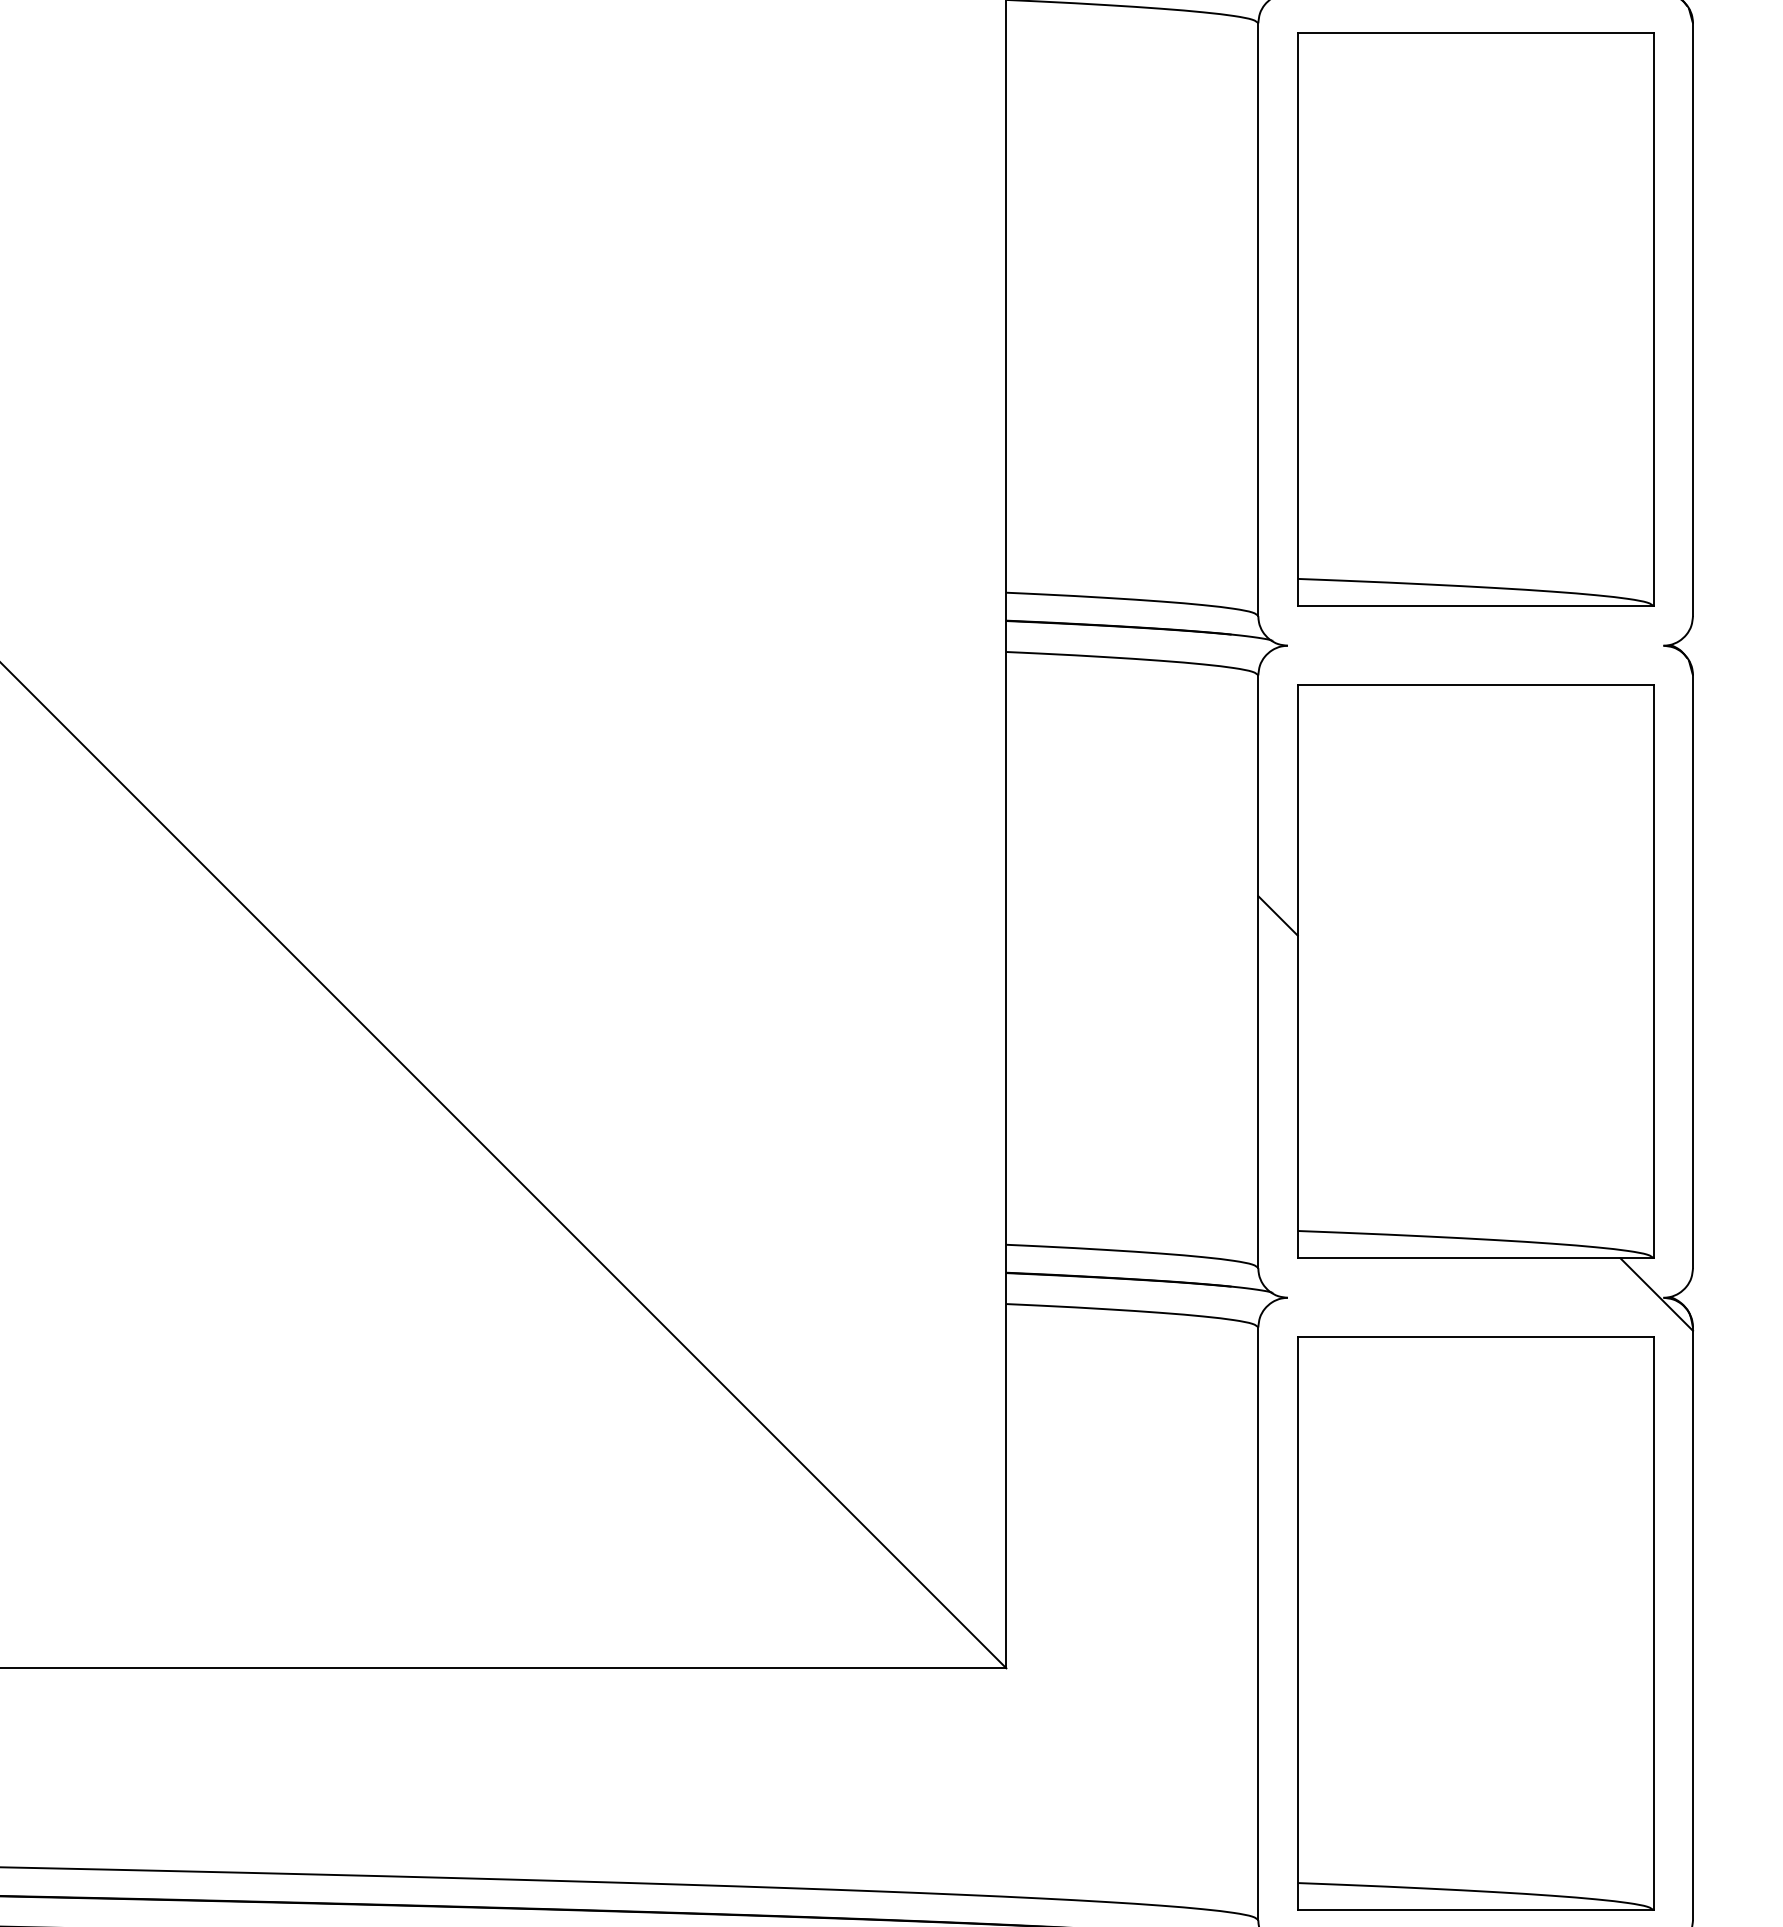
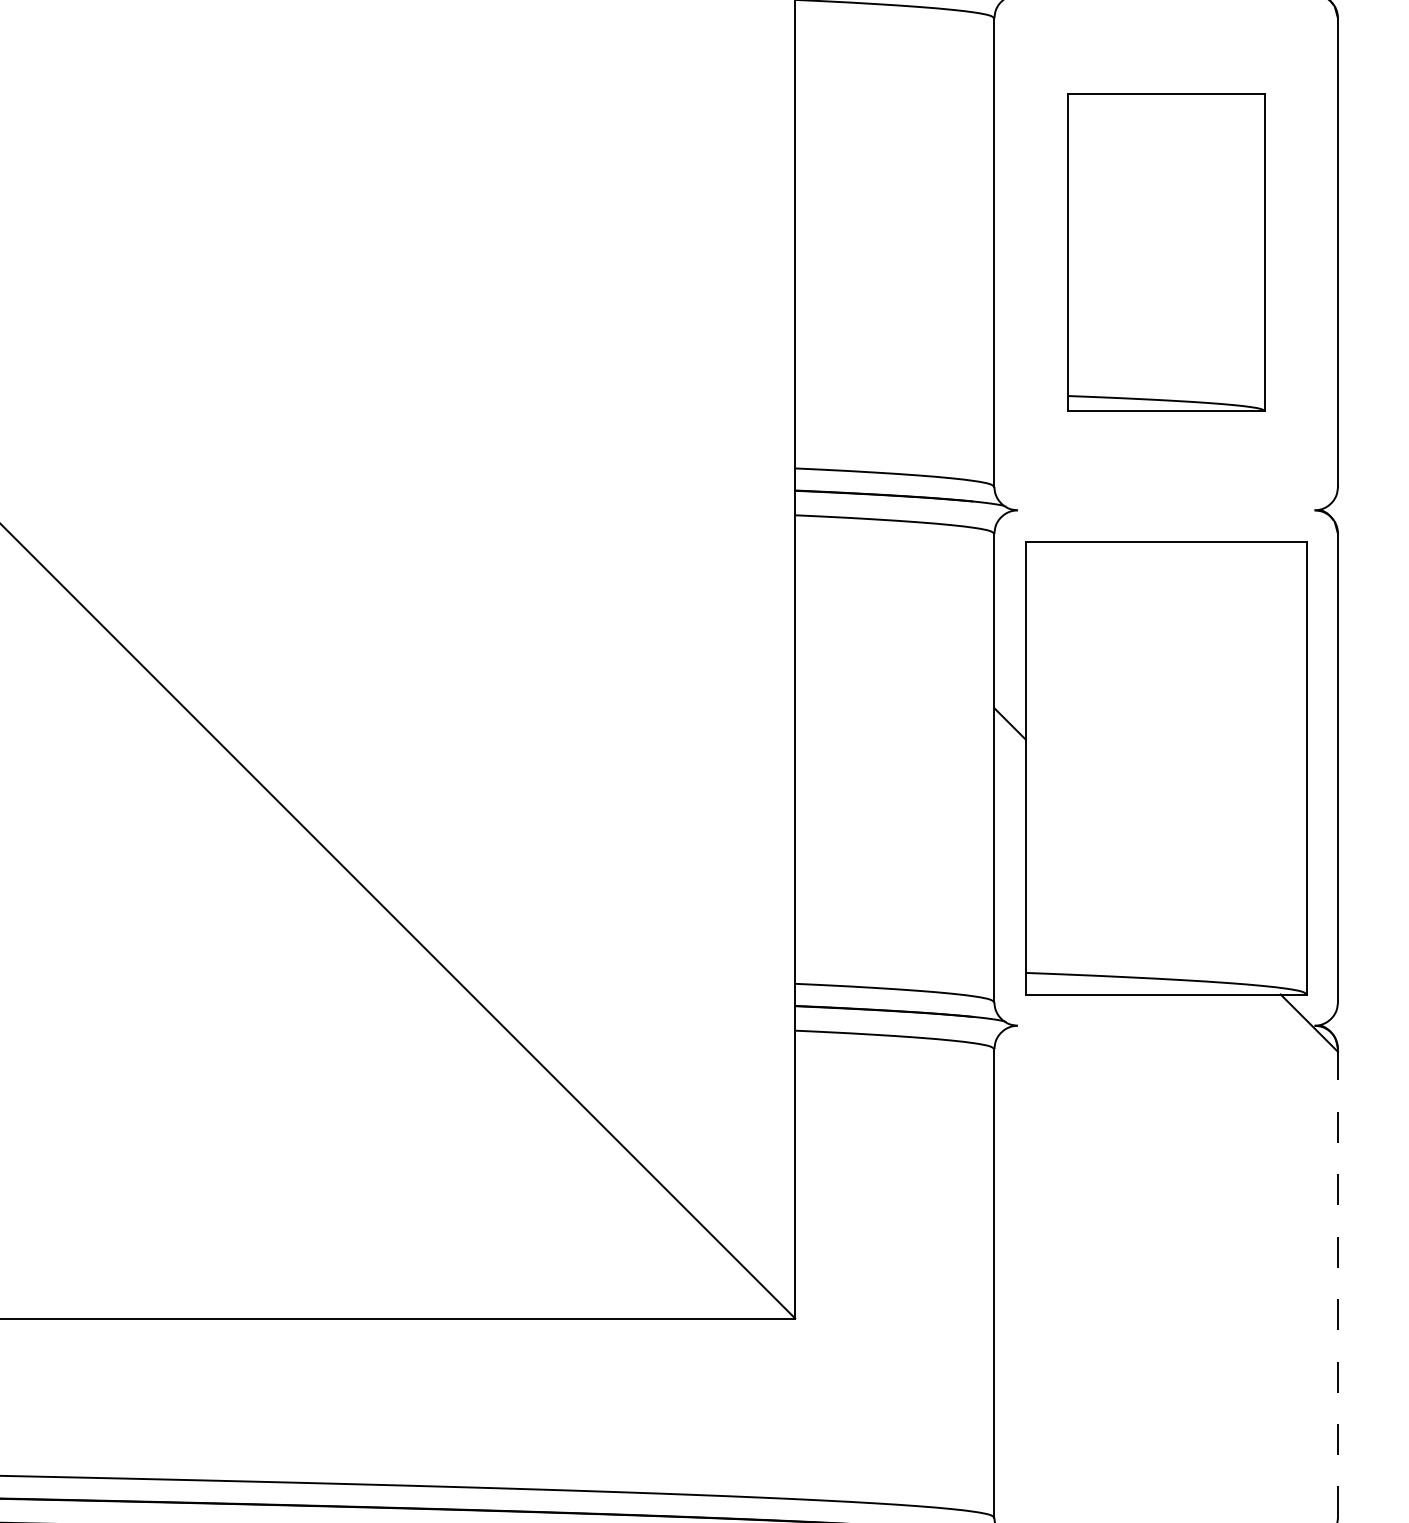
part: (1476, 319) -> (1166, 252), size x0.7
part: (1476, 1623) -> (1166, 1283), removed
line: (1693, 1623) -> (1338, 1283), solid -> dashed

